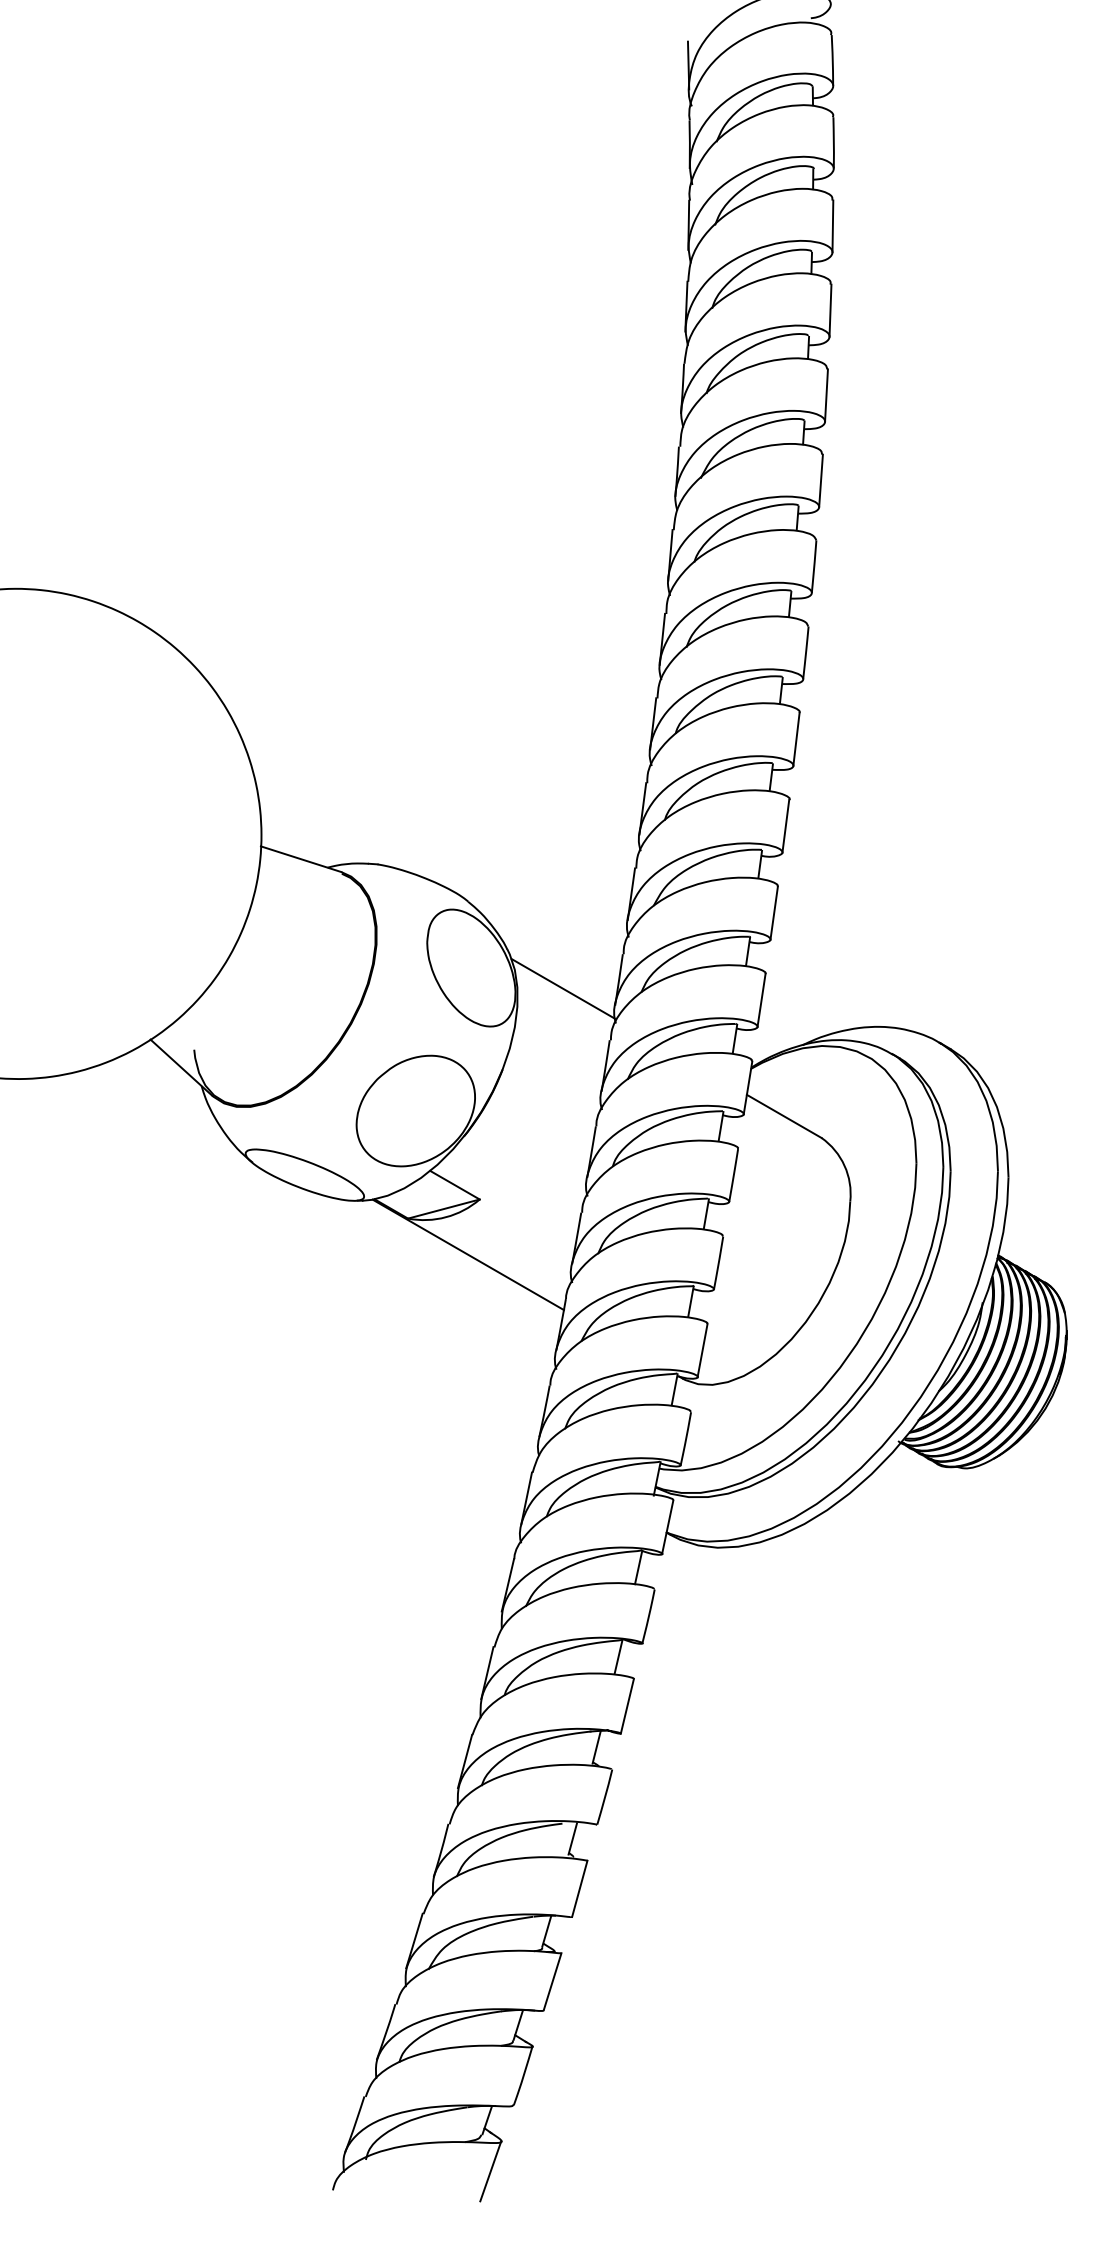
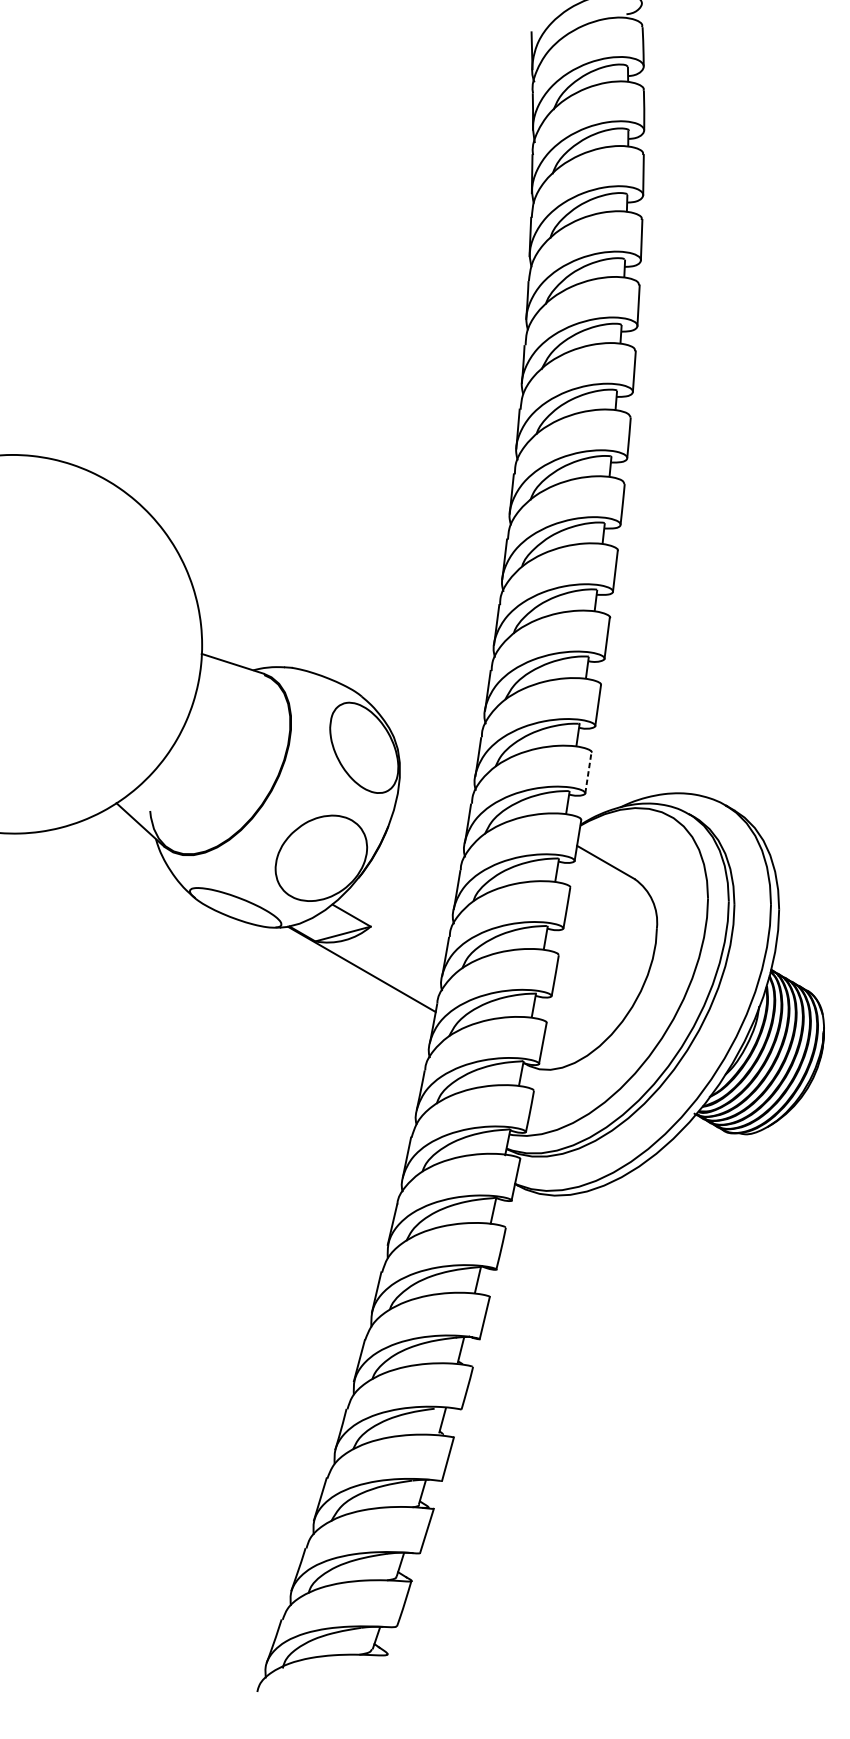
line: (562, 988) -> (434, 763), removed
line: (761, 1000) -> (588, 772), solid -> dashed
line: (490, 2171) -> (379, 1677), removed

